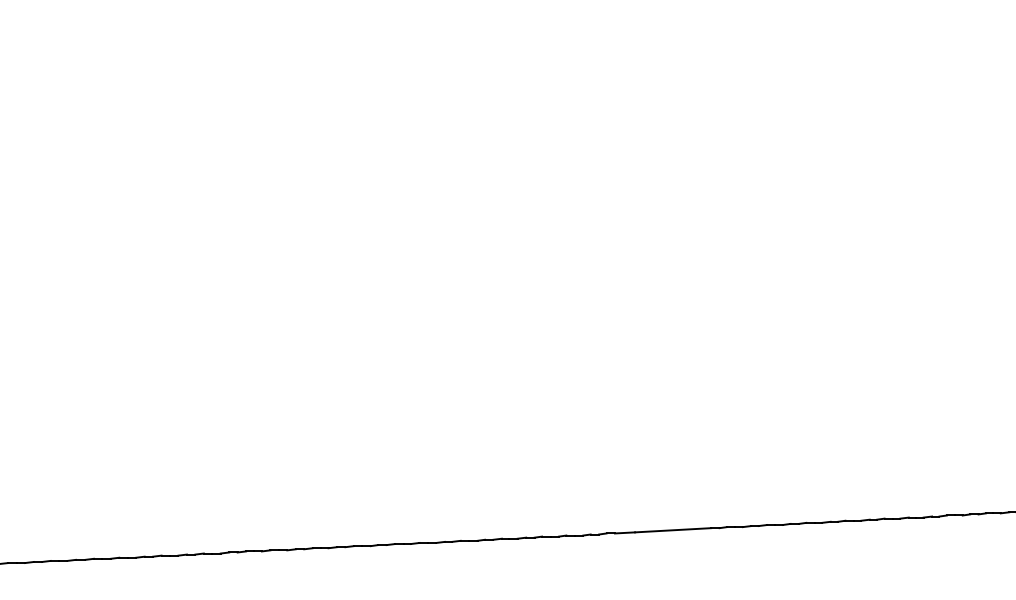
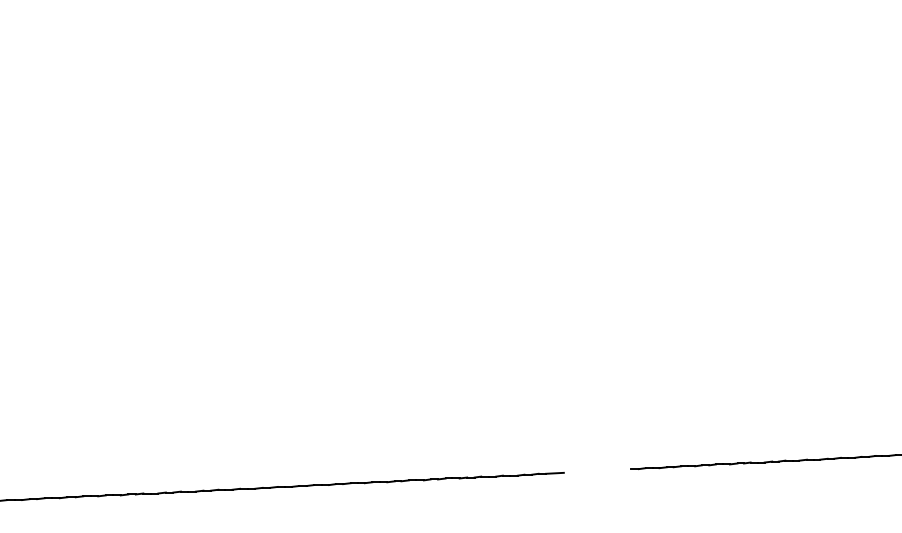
line: (672, 529) -> (597, 470), removed

